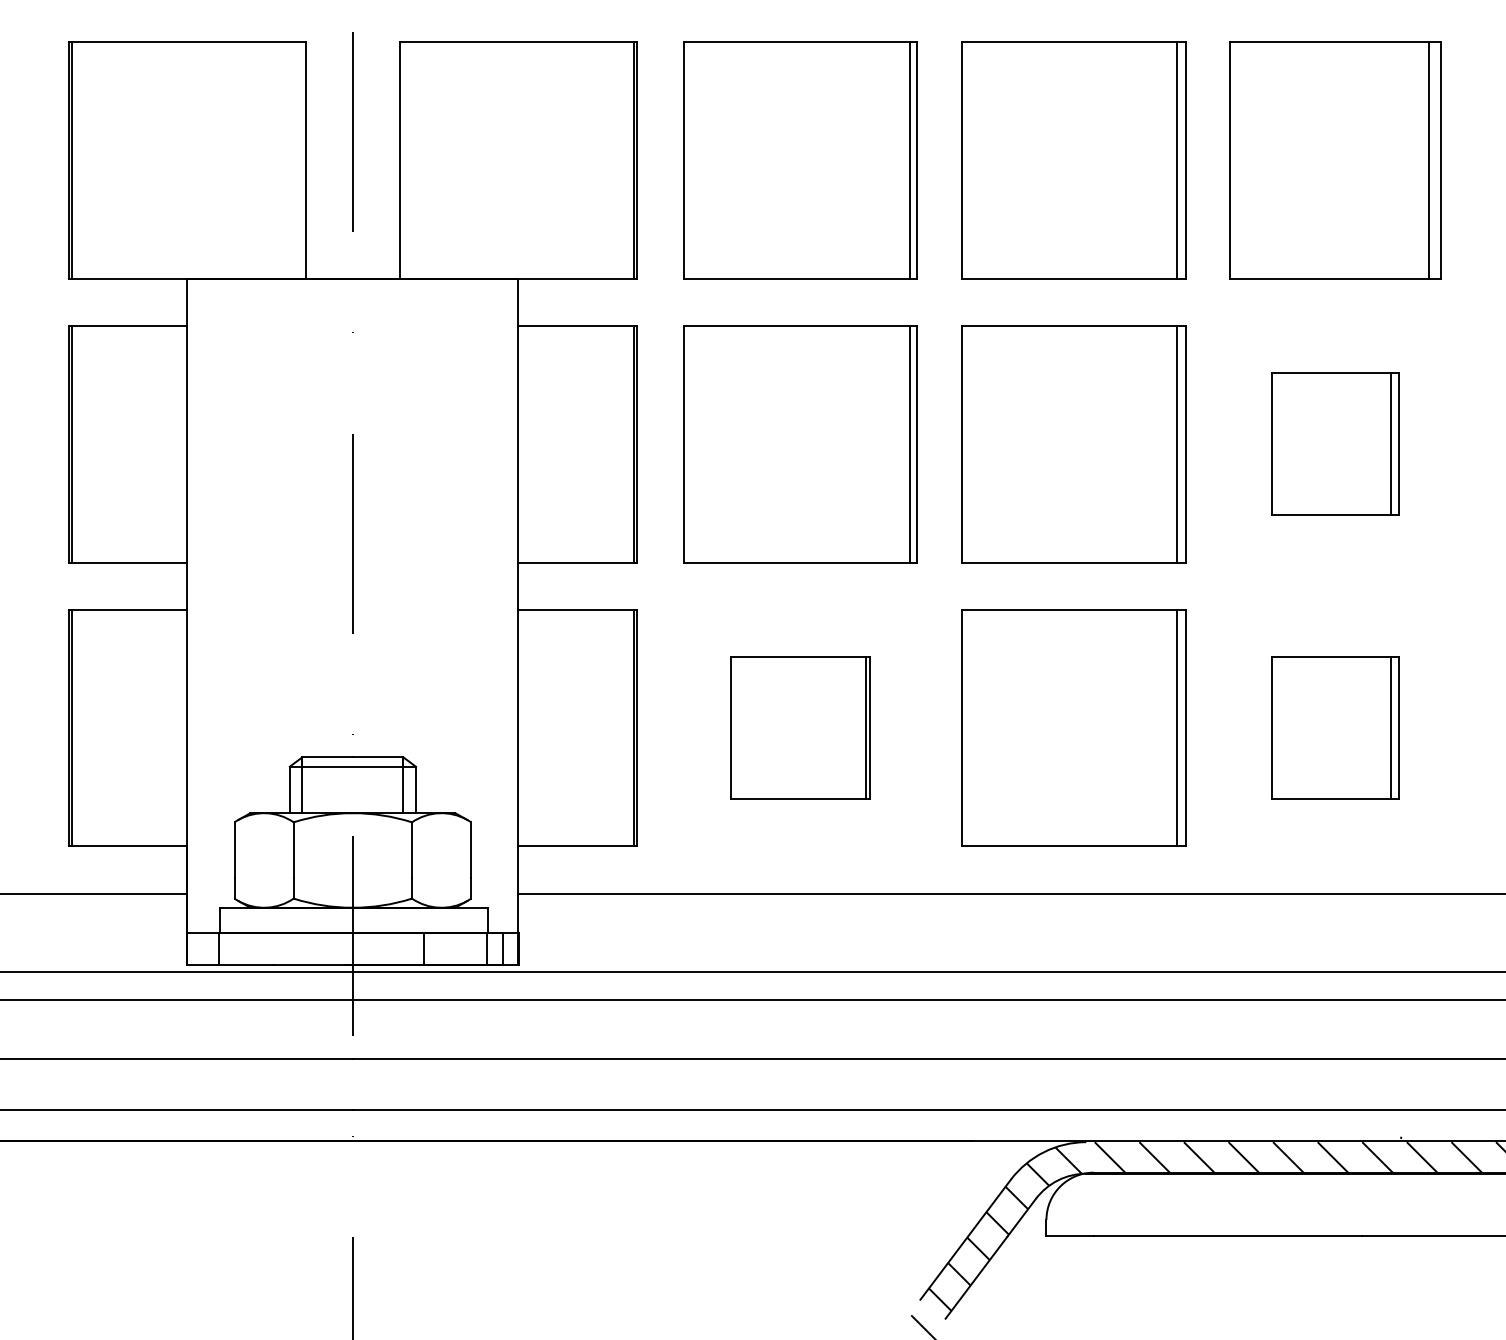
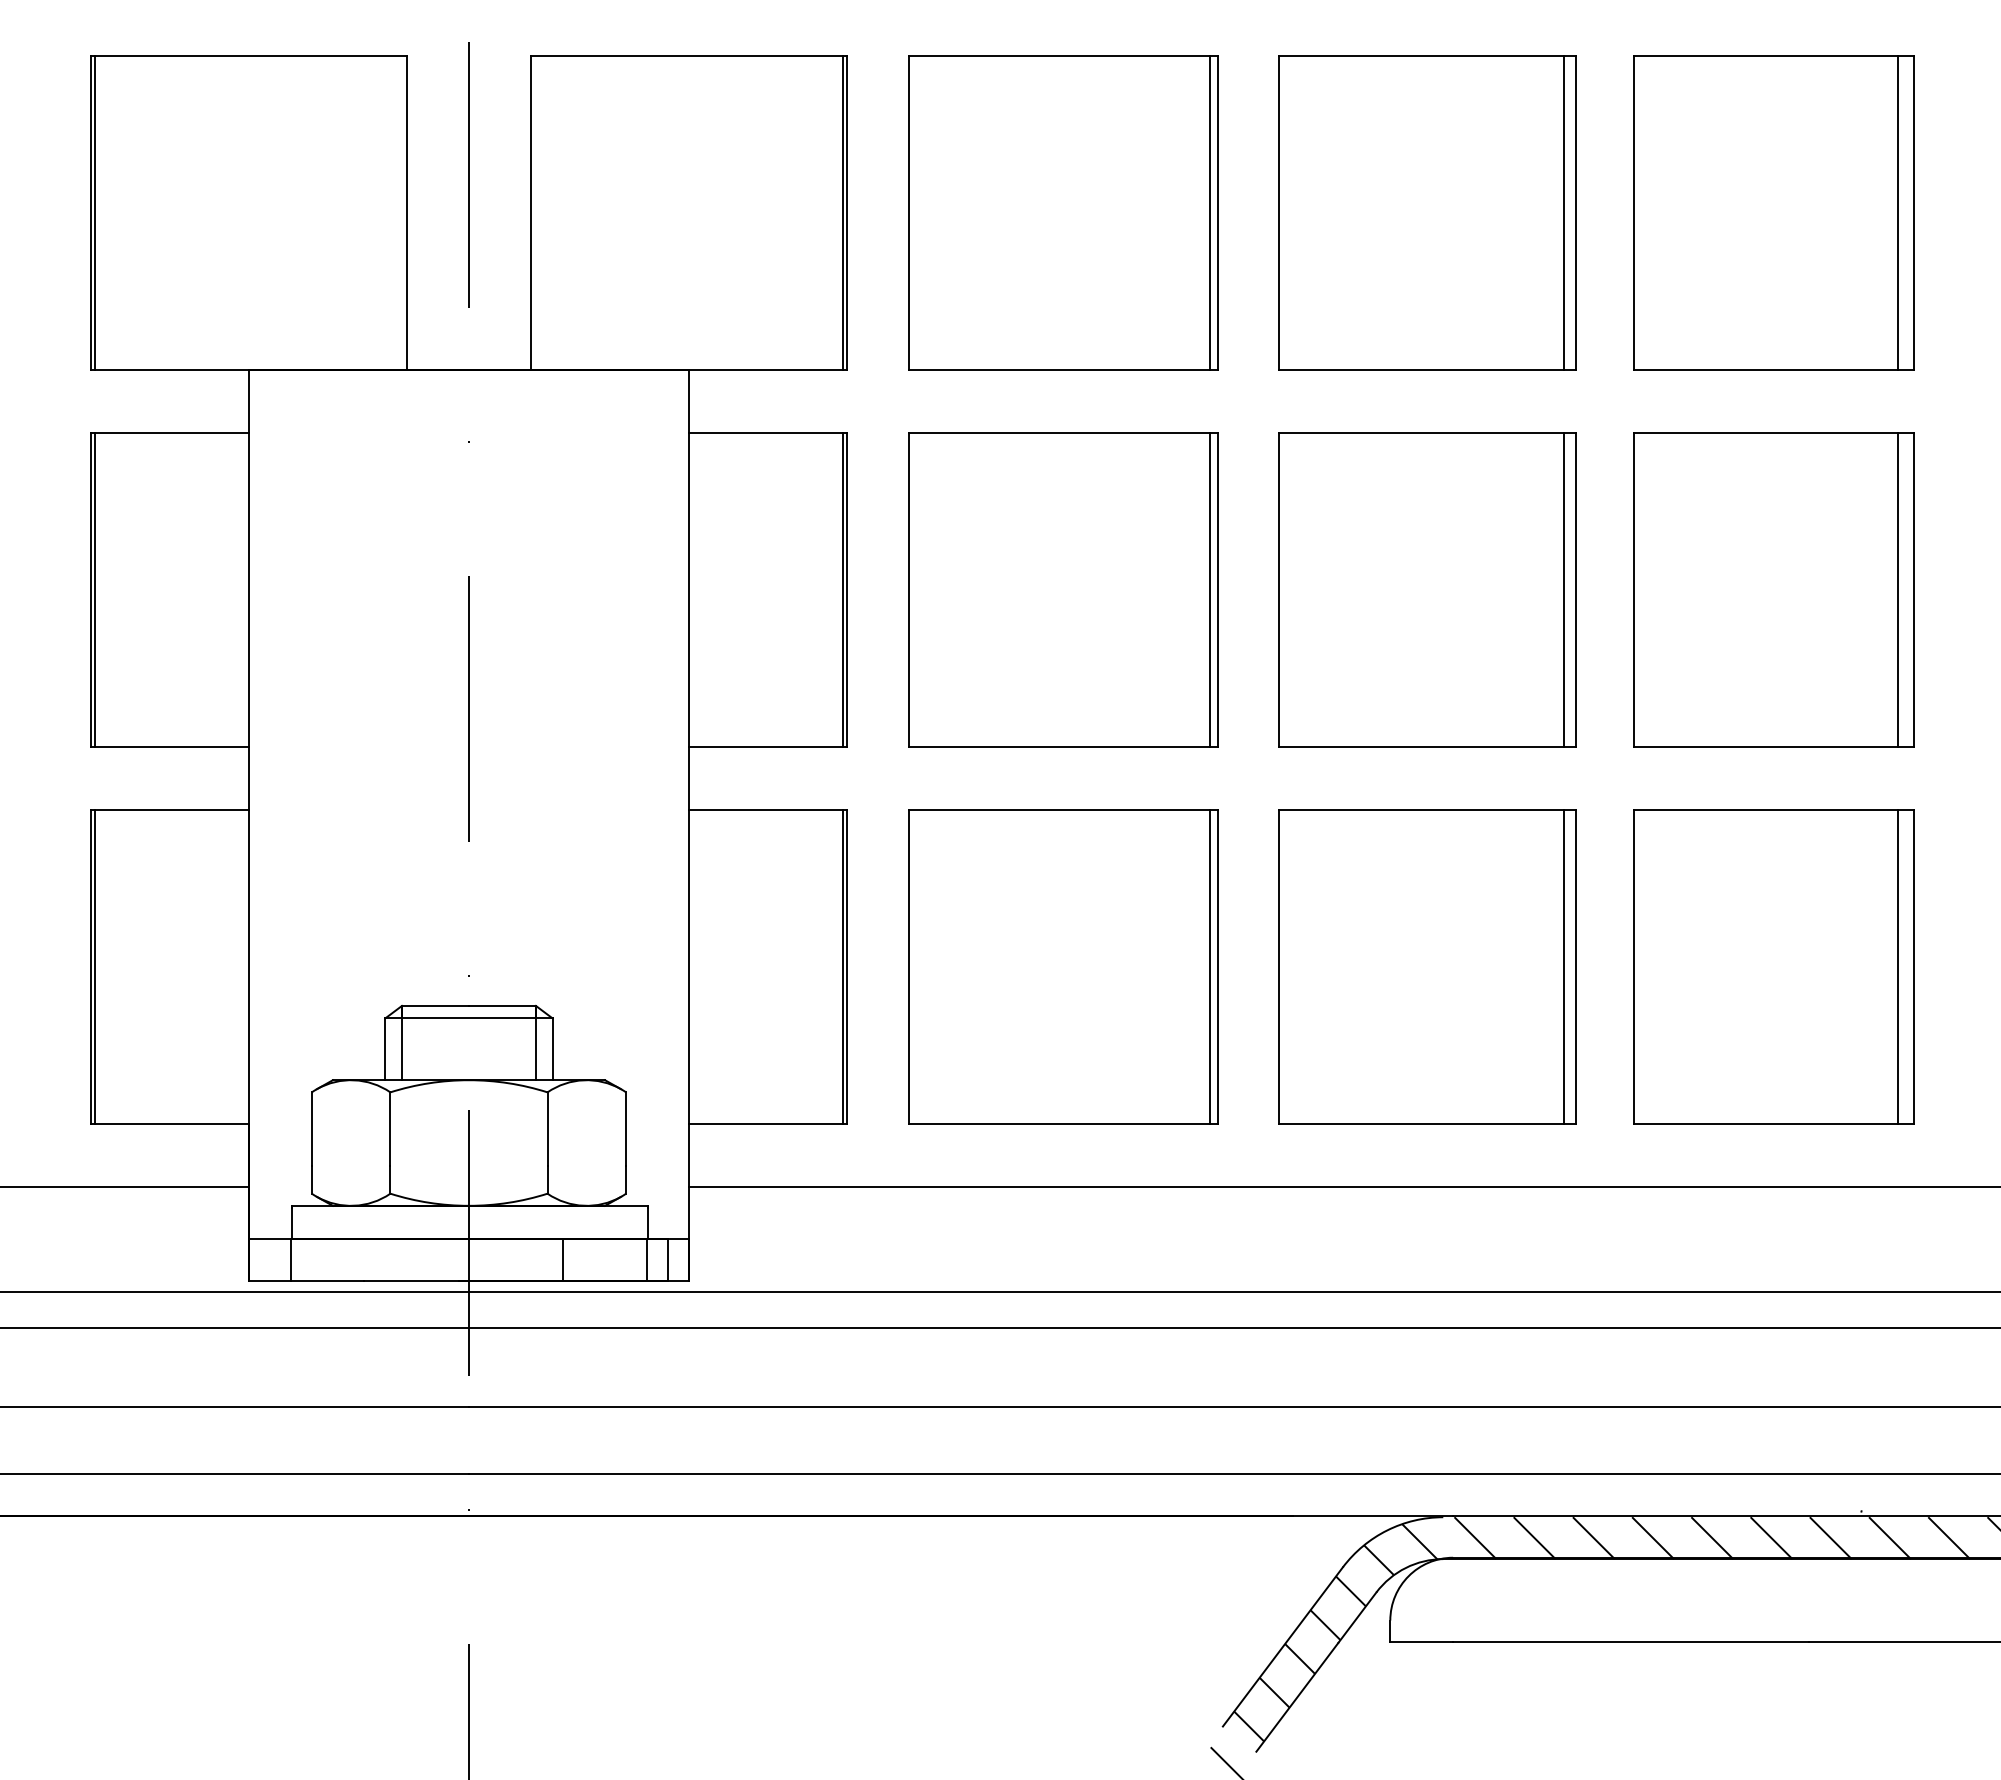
part: (1334, 443) -> (1773, 589), size x1.67
part: (800, 727) -> (1063, 966), size x1.67
part: (1334, 727) -> (1773, 966), size x1.67

